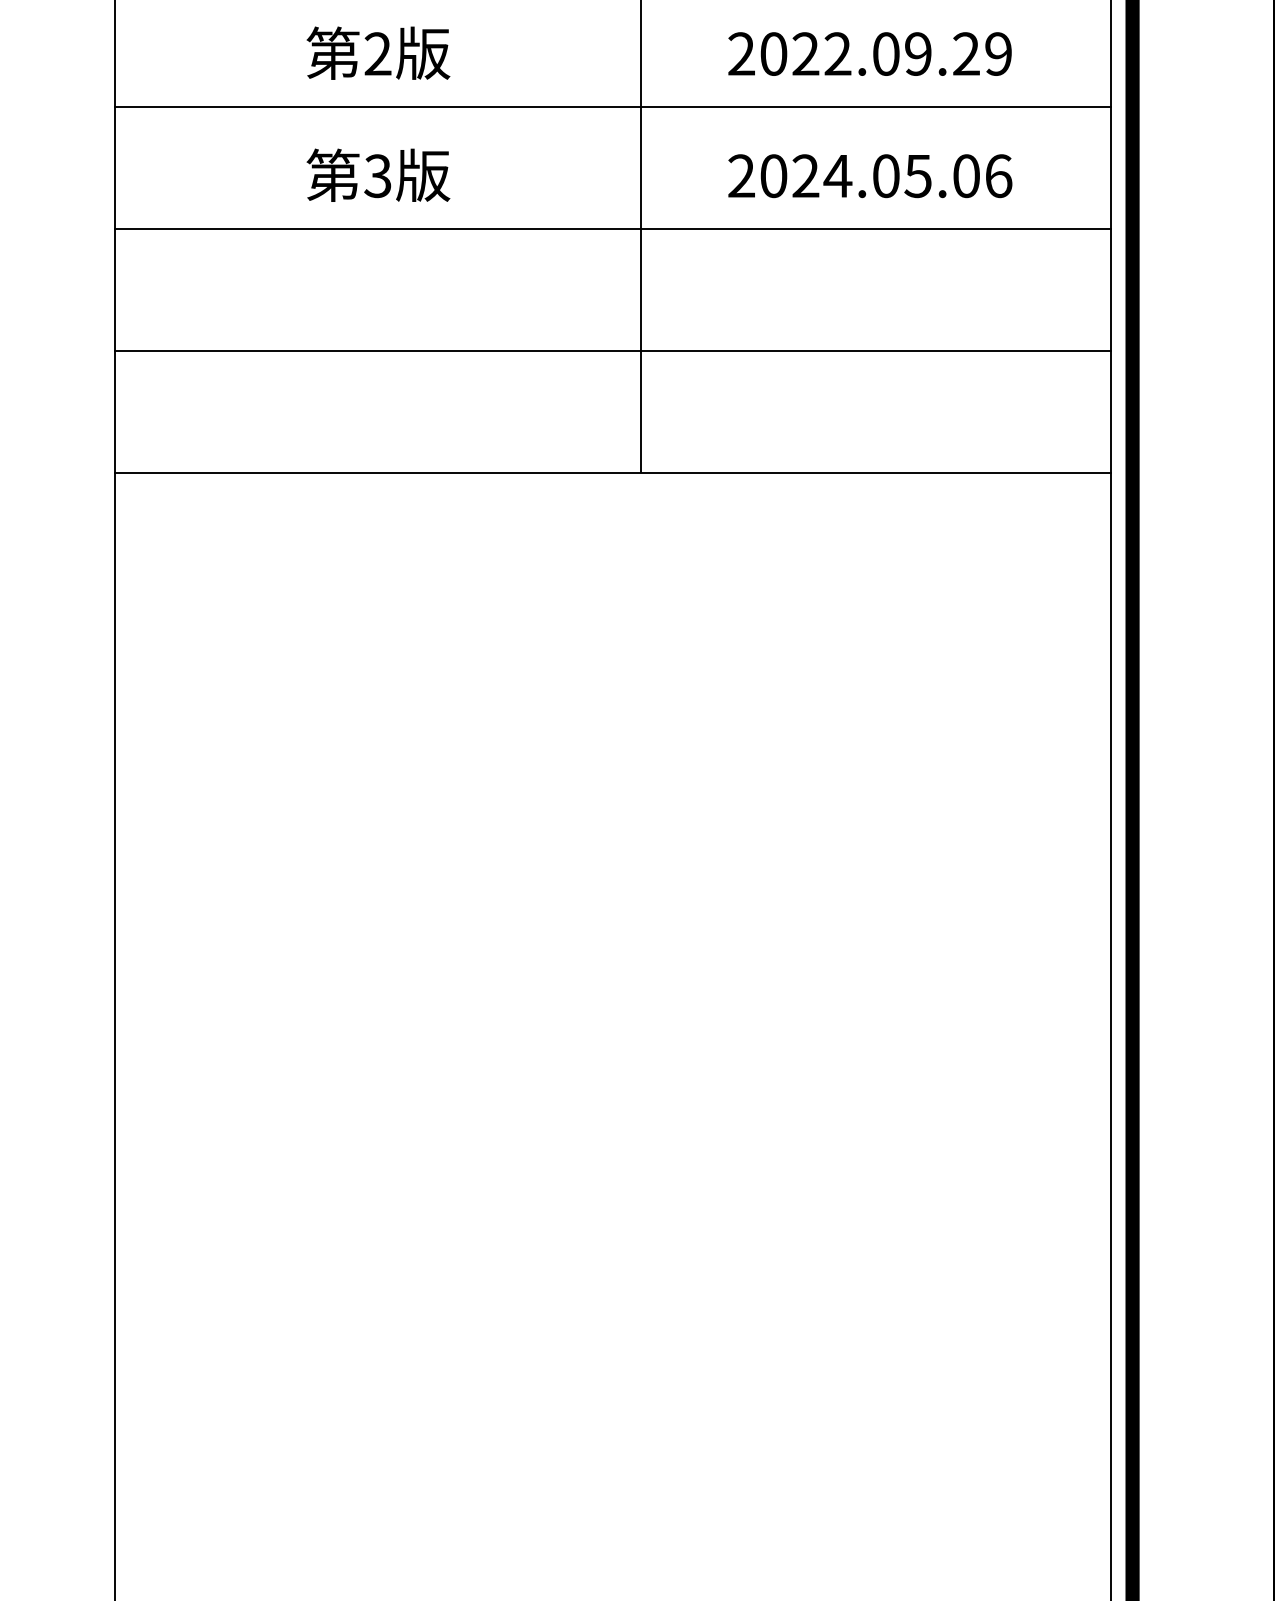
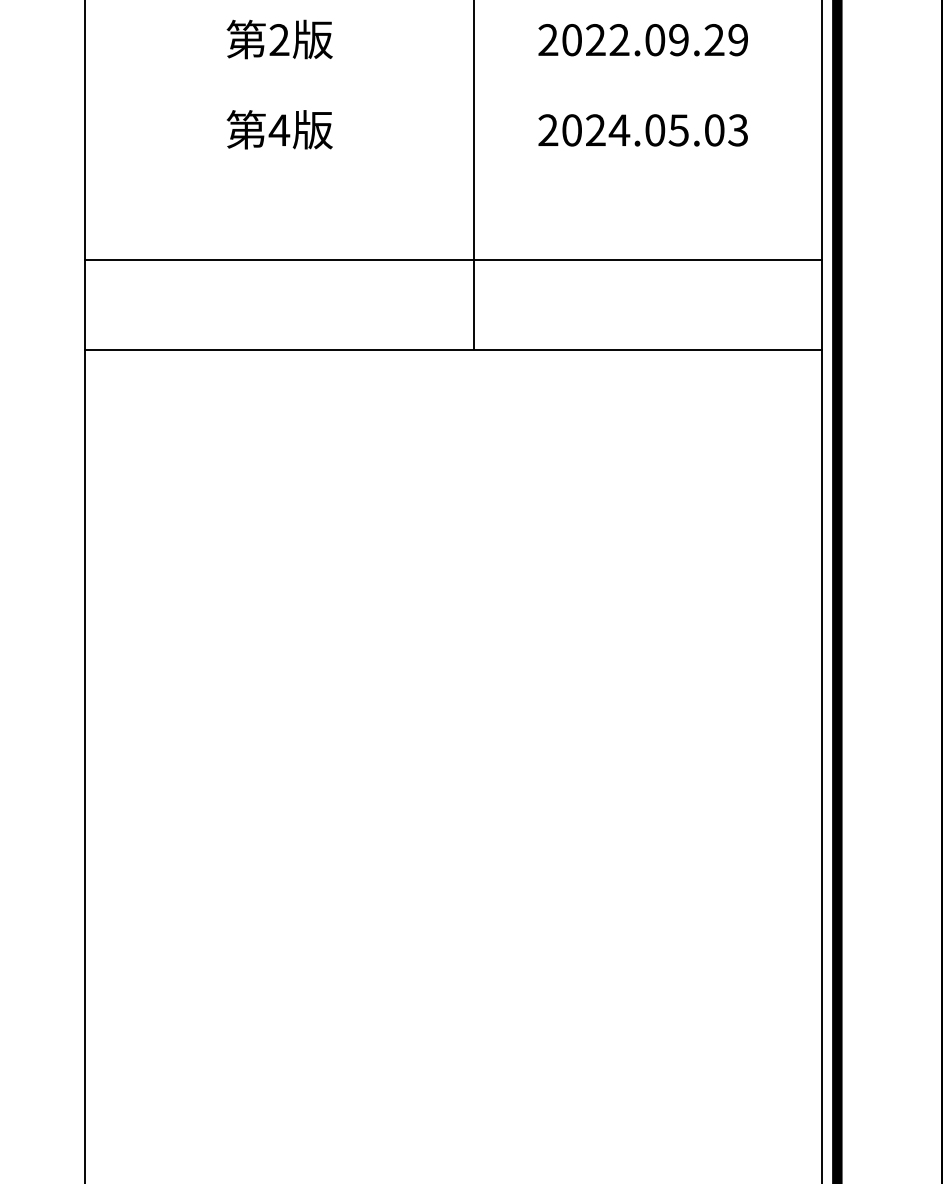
line: (612, 107) -> (452, 79), removed
text: (378, 176) -> (279, 130), 3 -> 4
text: (998, 176) -> (738, 130), 2024.05.06 -> 2024.05.03
line: (612, 229) -> (452, 169), removed

